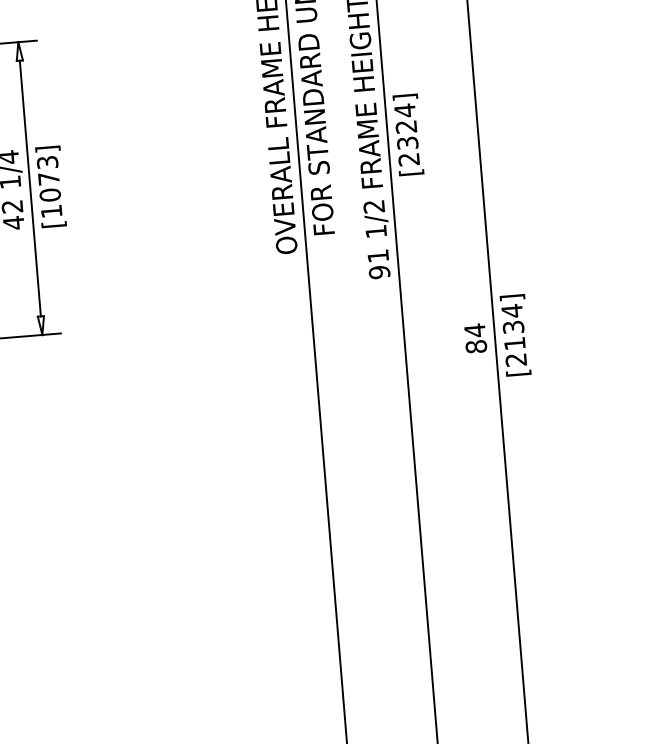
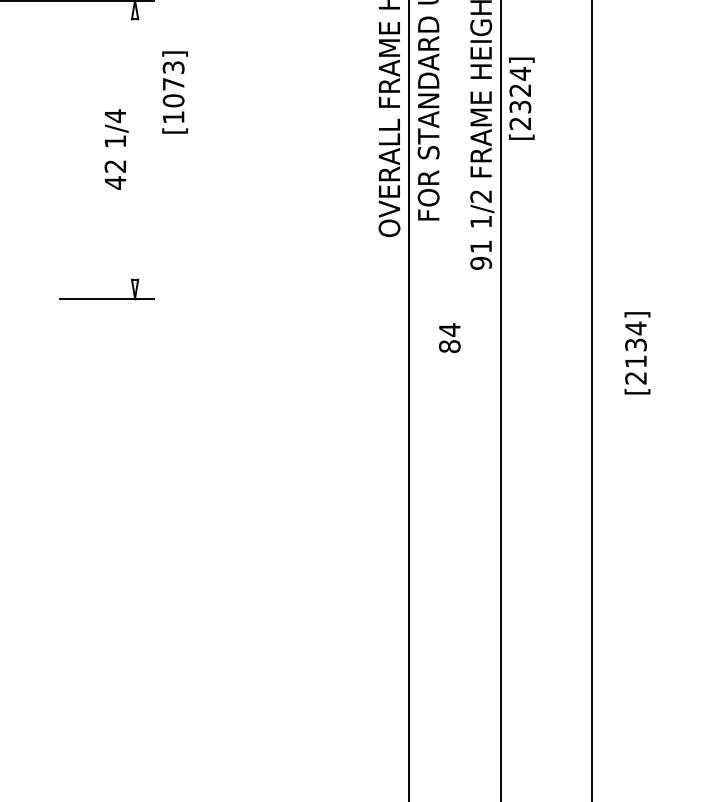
text: (408, 134) -> (521, 98), moved
text: (50, 186) -> (174, 92), moved
line: (30, 188) -> (135, 149), removed
text: (515, 335) -> (637, 353), moved
text: (475, 338) -> (449, 338), moved

